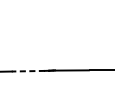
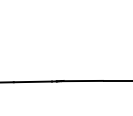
line: (28, 70) -> (32, 81), dashed -> solid

